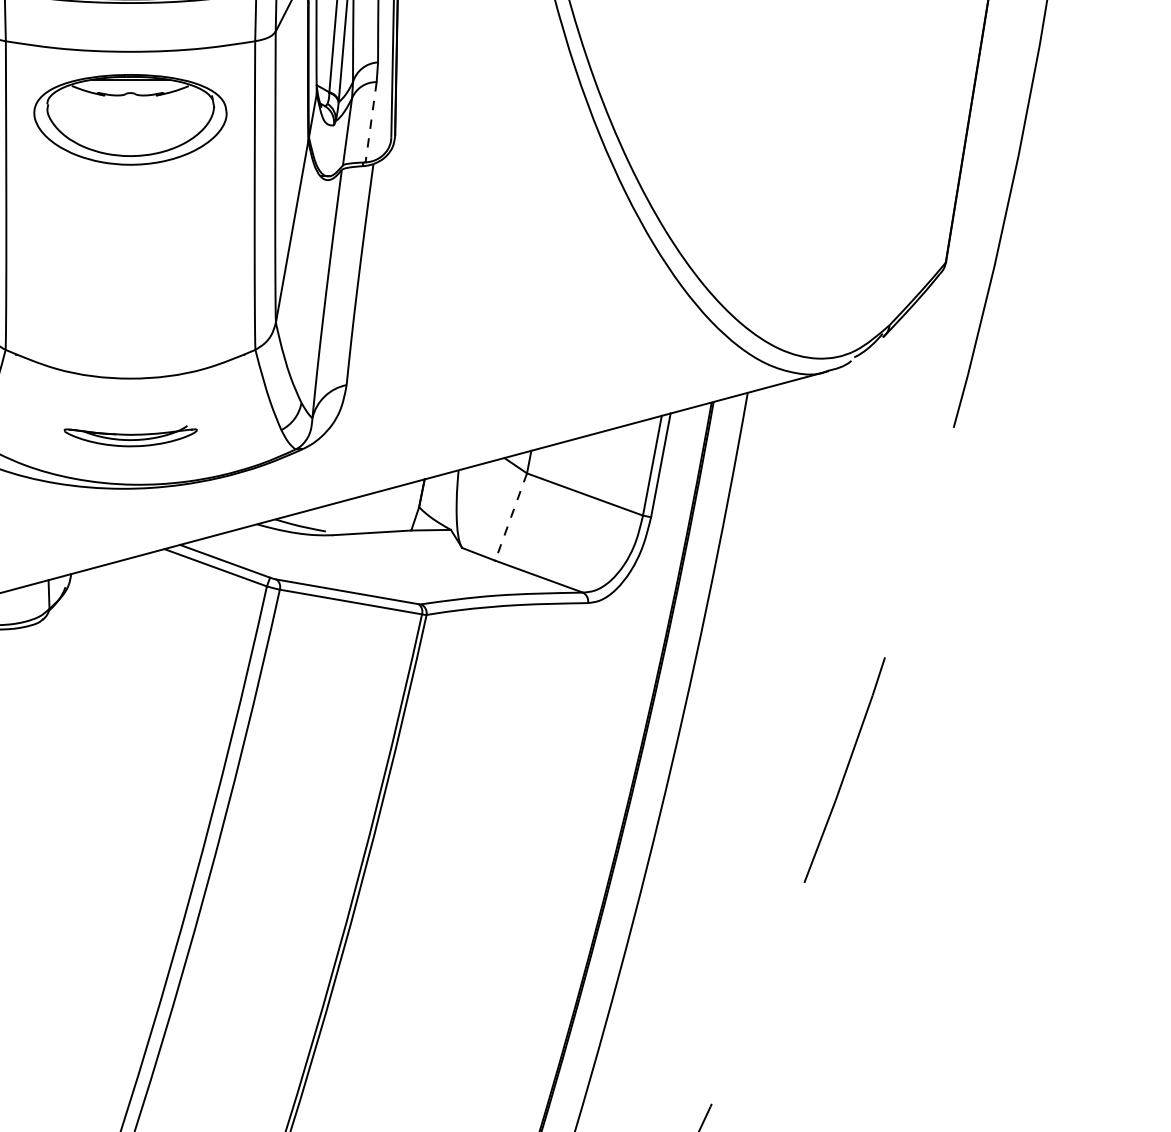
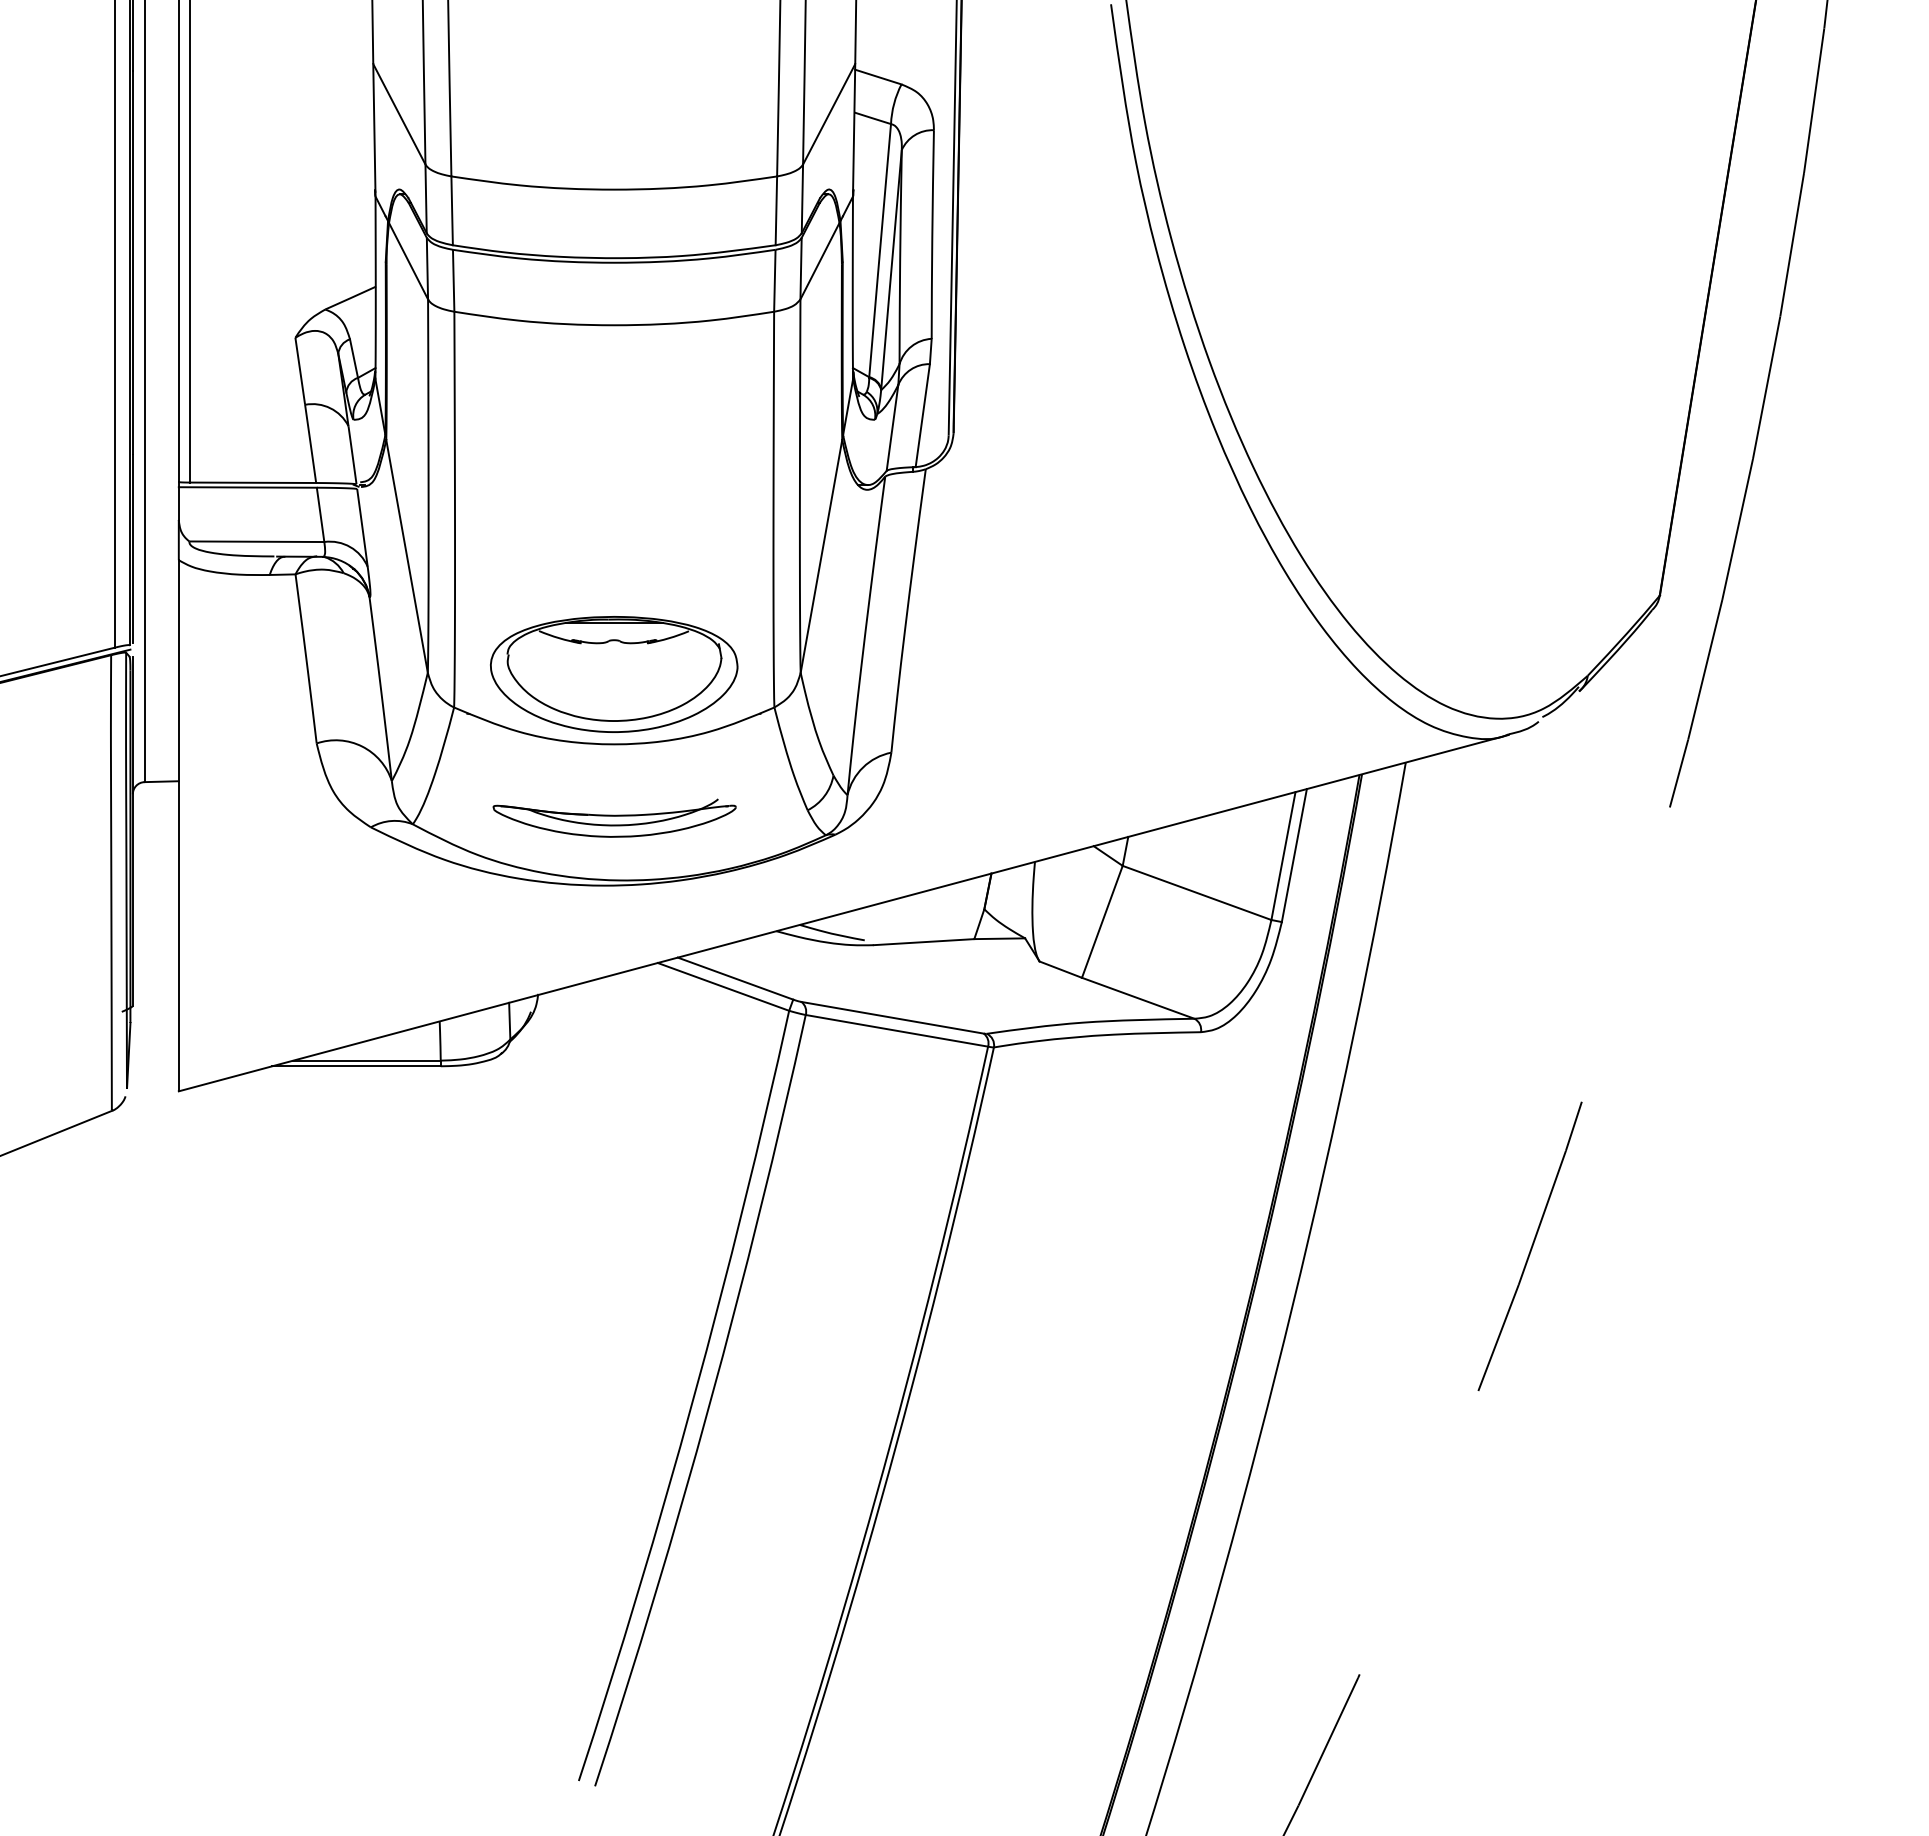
part: (130, 119) -> (614, 674), moved
line: (370, 122) -> (922, 415), dashed -> solid
part: (130, 435) -> (614, 817), size x1.43
line: (511, 516) -> (1102, 921), dashed -> solid

